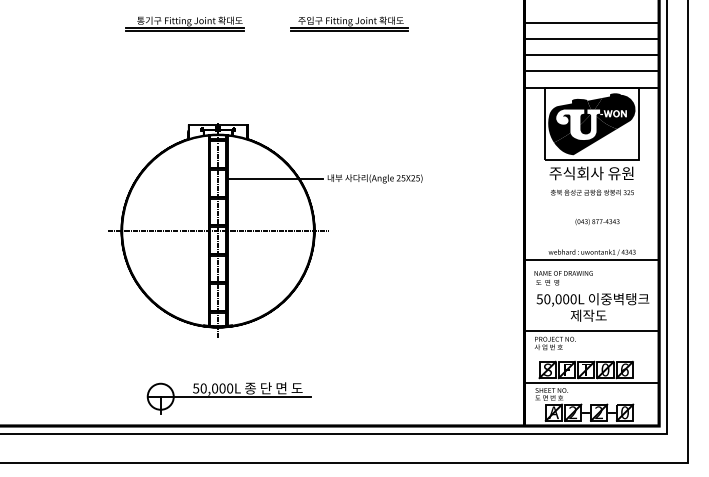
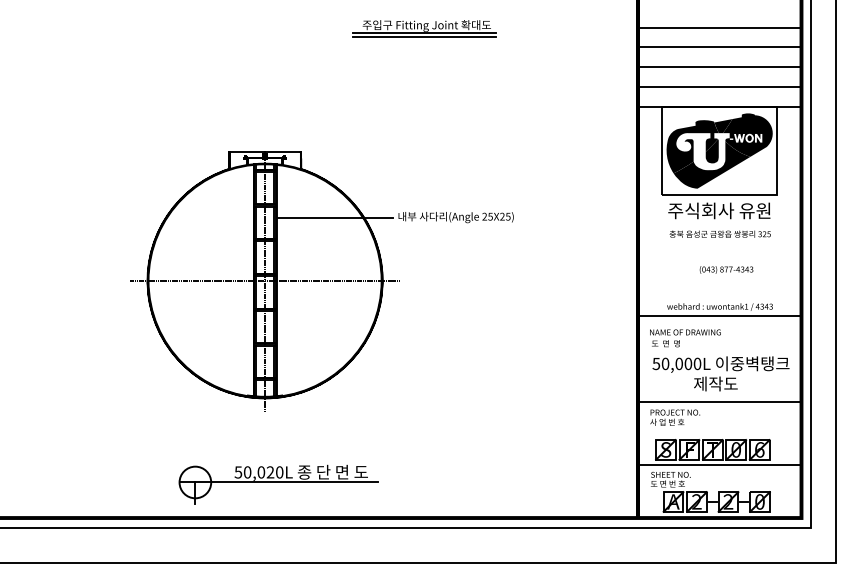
part: (184, 23) -> (224, 28), removed
text: (222, 388) -> (270, 472), 50,000L -> 50,020L

